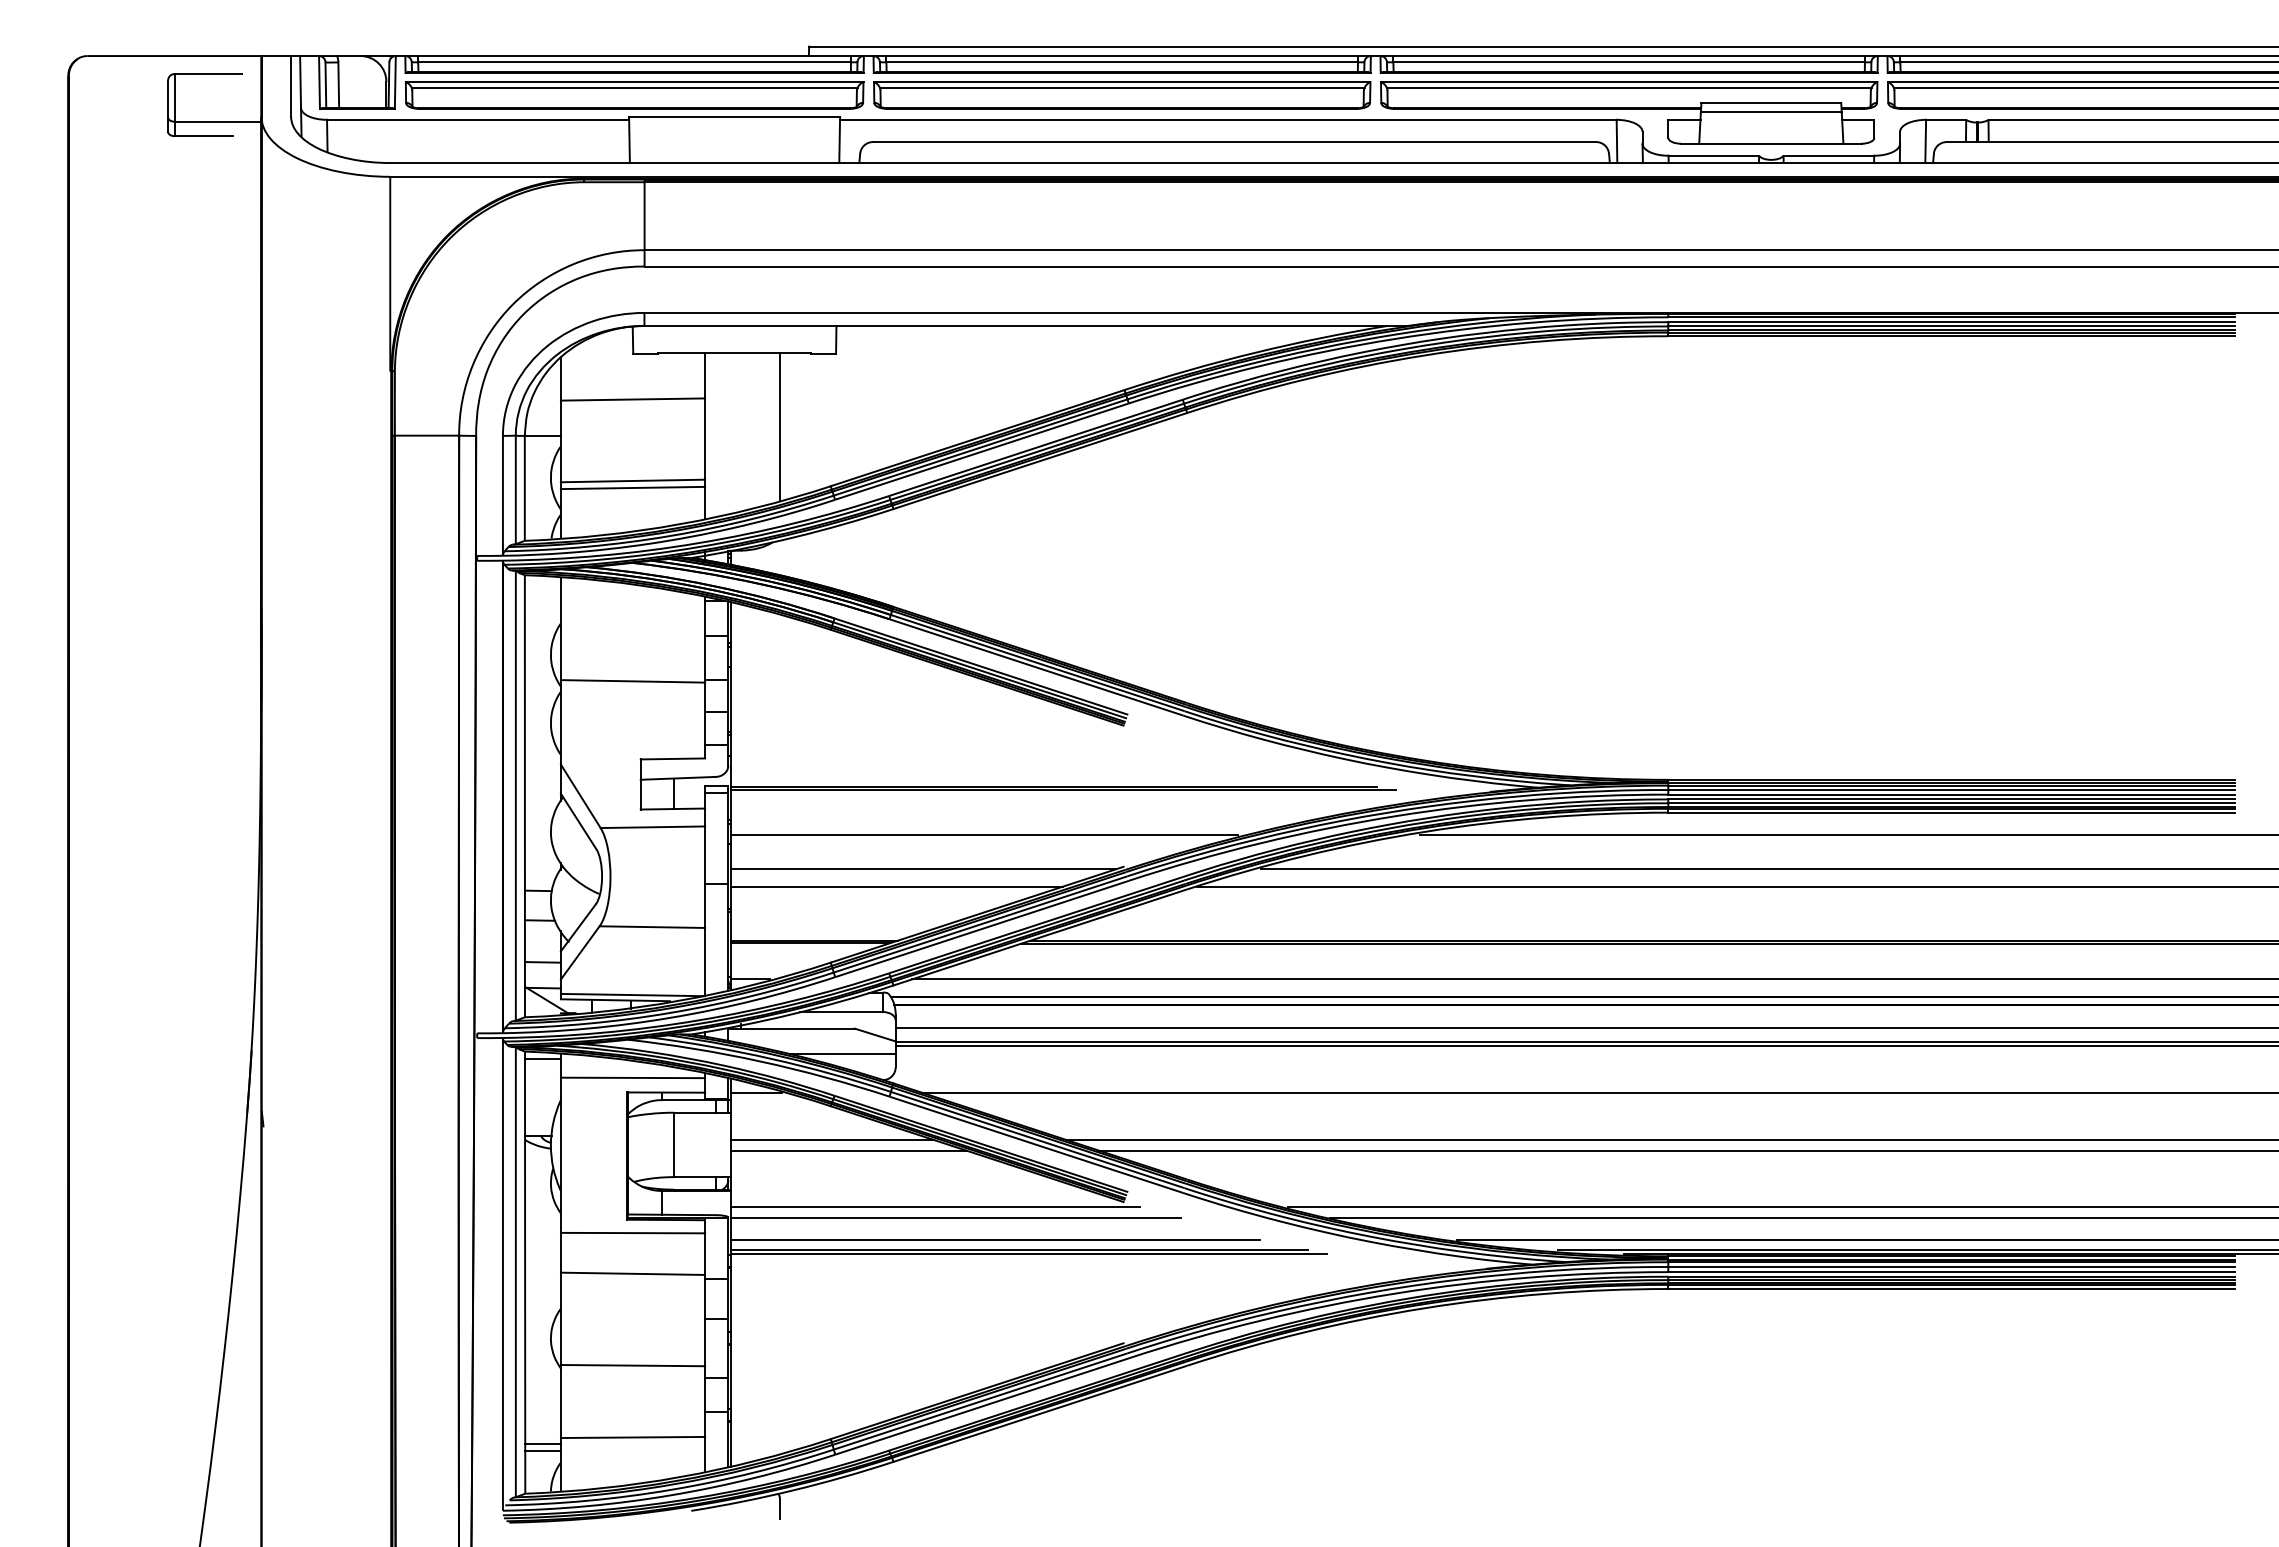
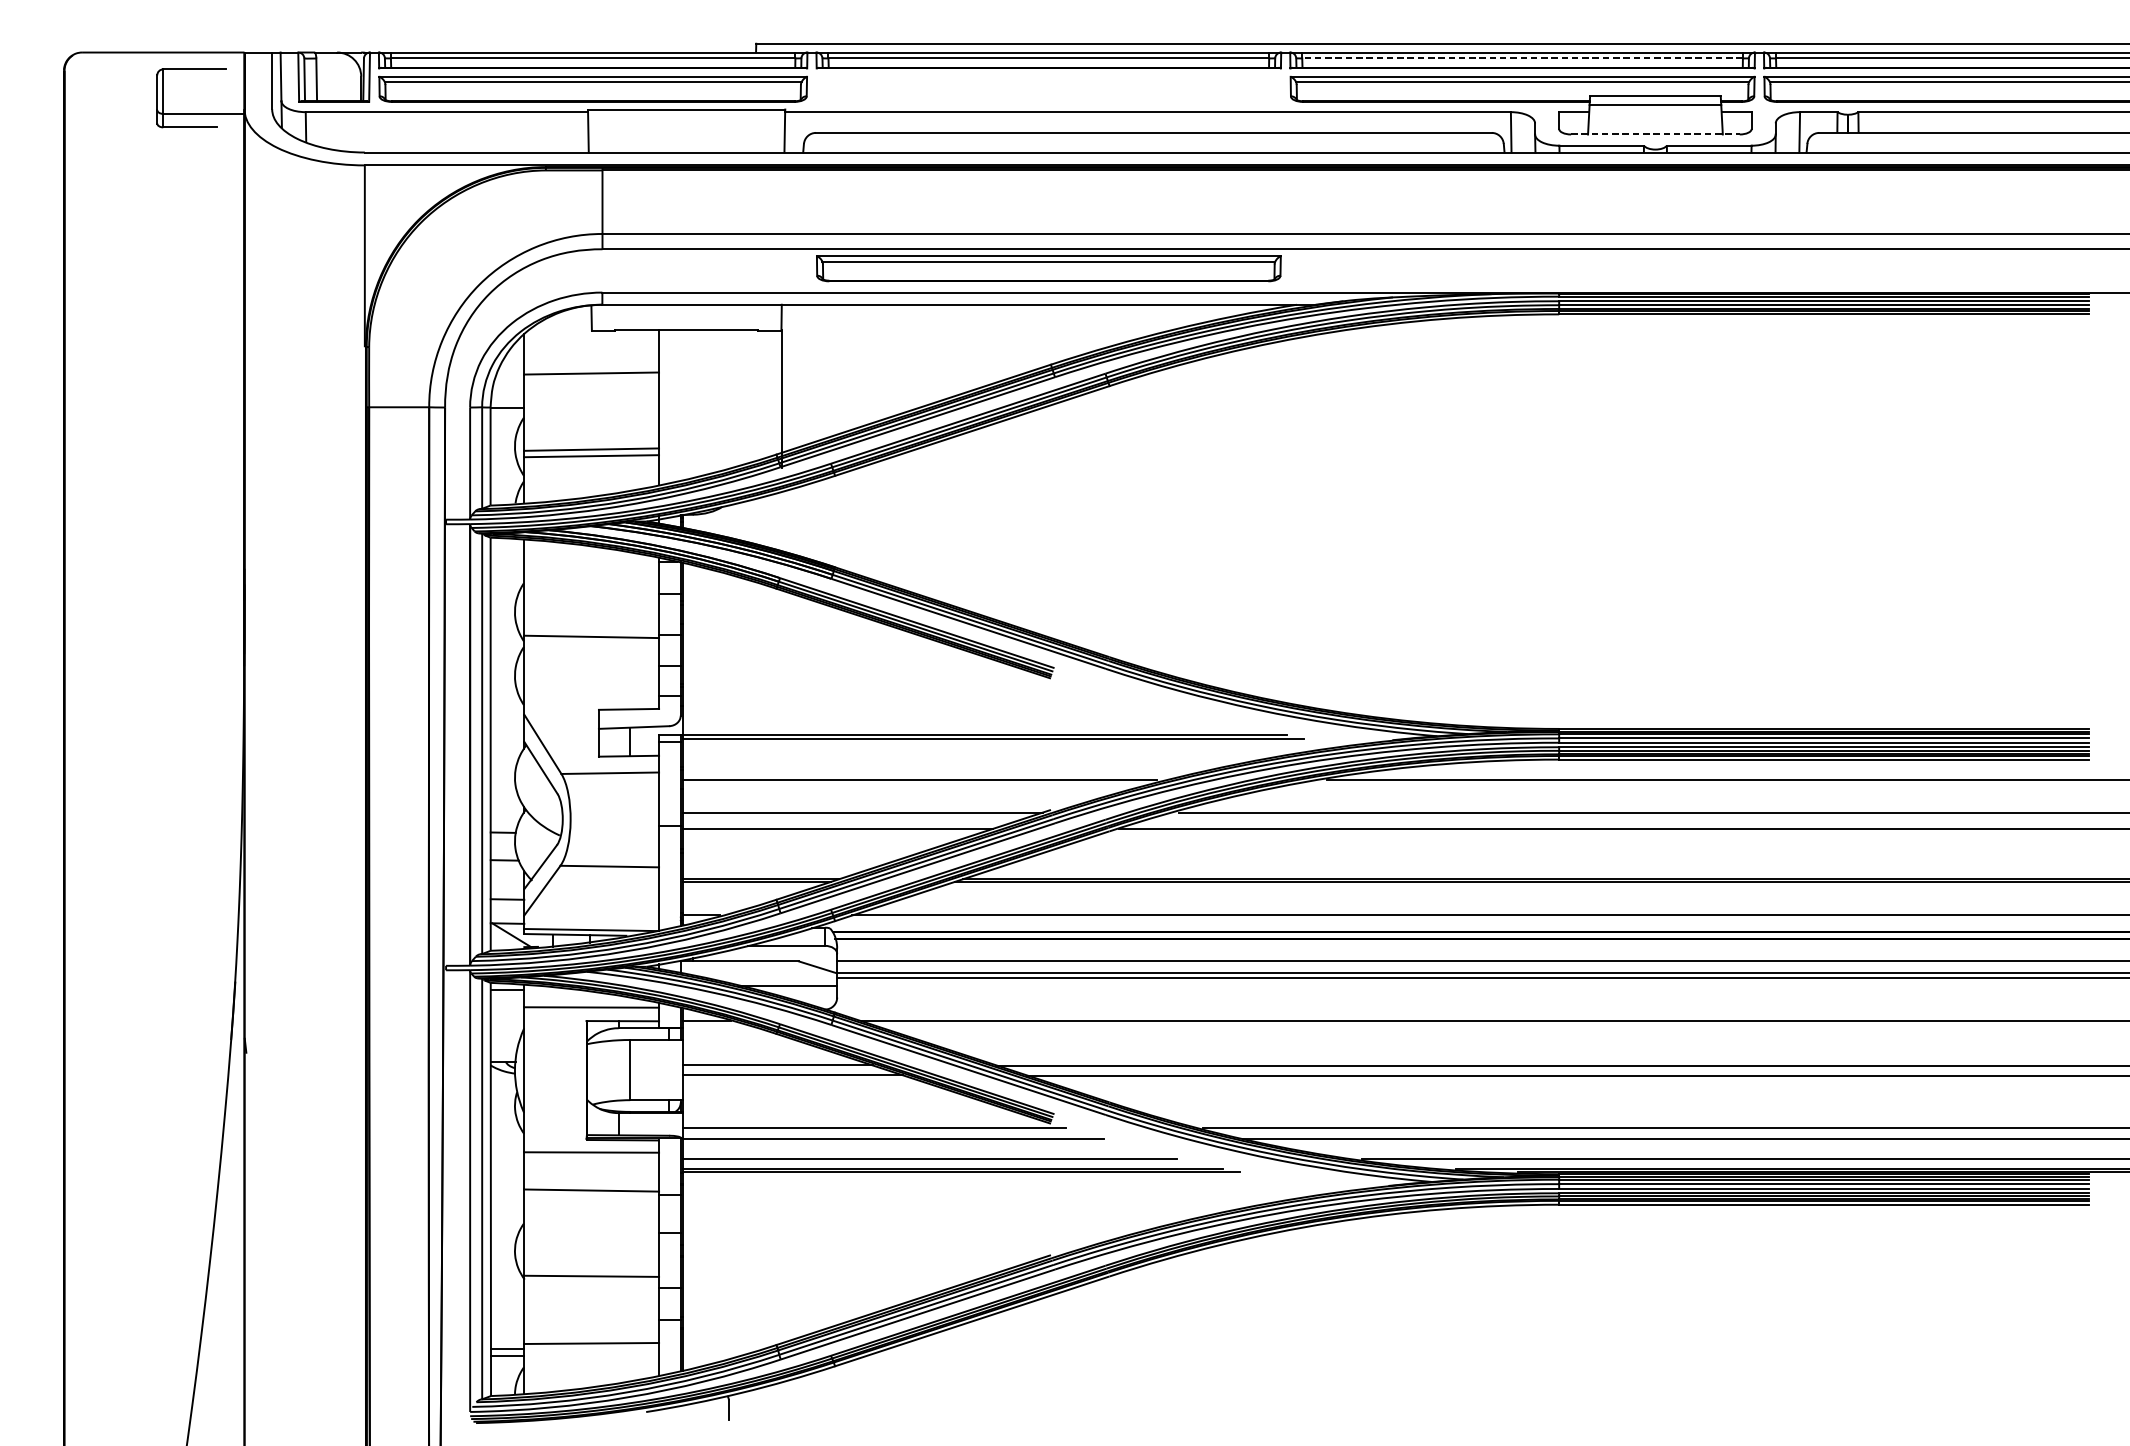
line: (1629, 62) -> (1522, 58), solid -> dashed
part: (1122, 95) -> (1049, 268), moved
line: (1771, 143) -> (1655, 134), solid -> dashed
line: (779, 426) -> (781, 398), moved

